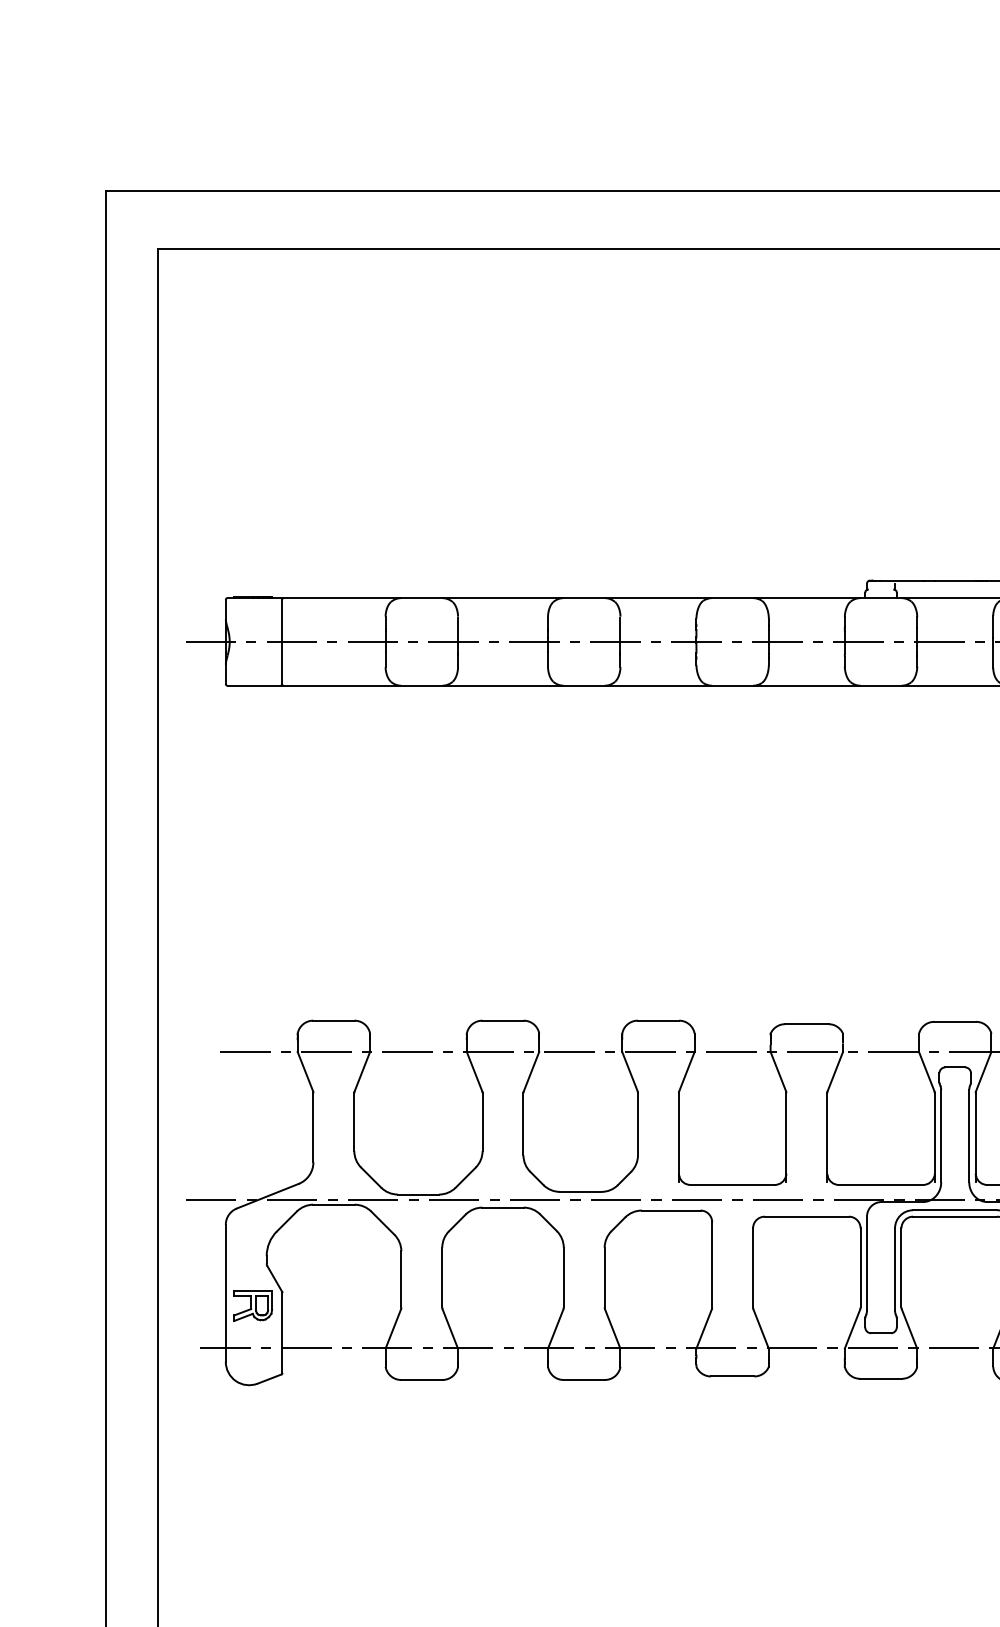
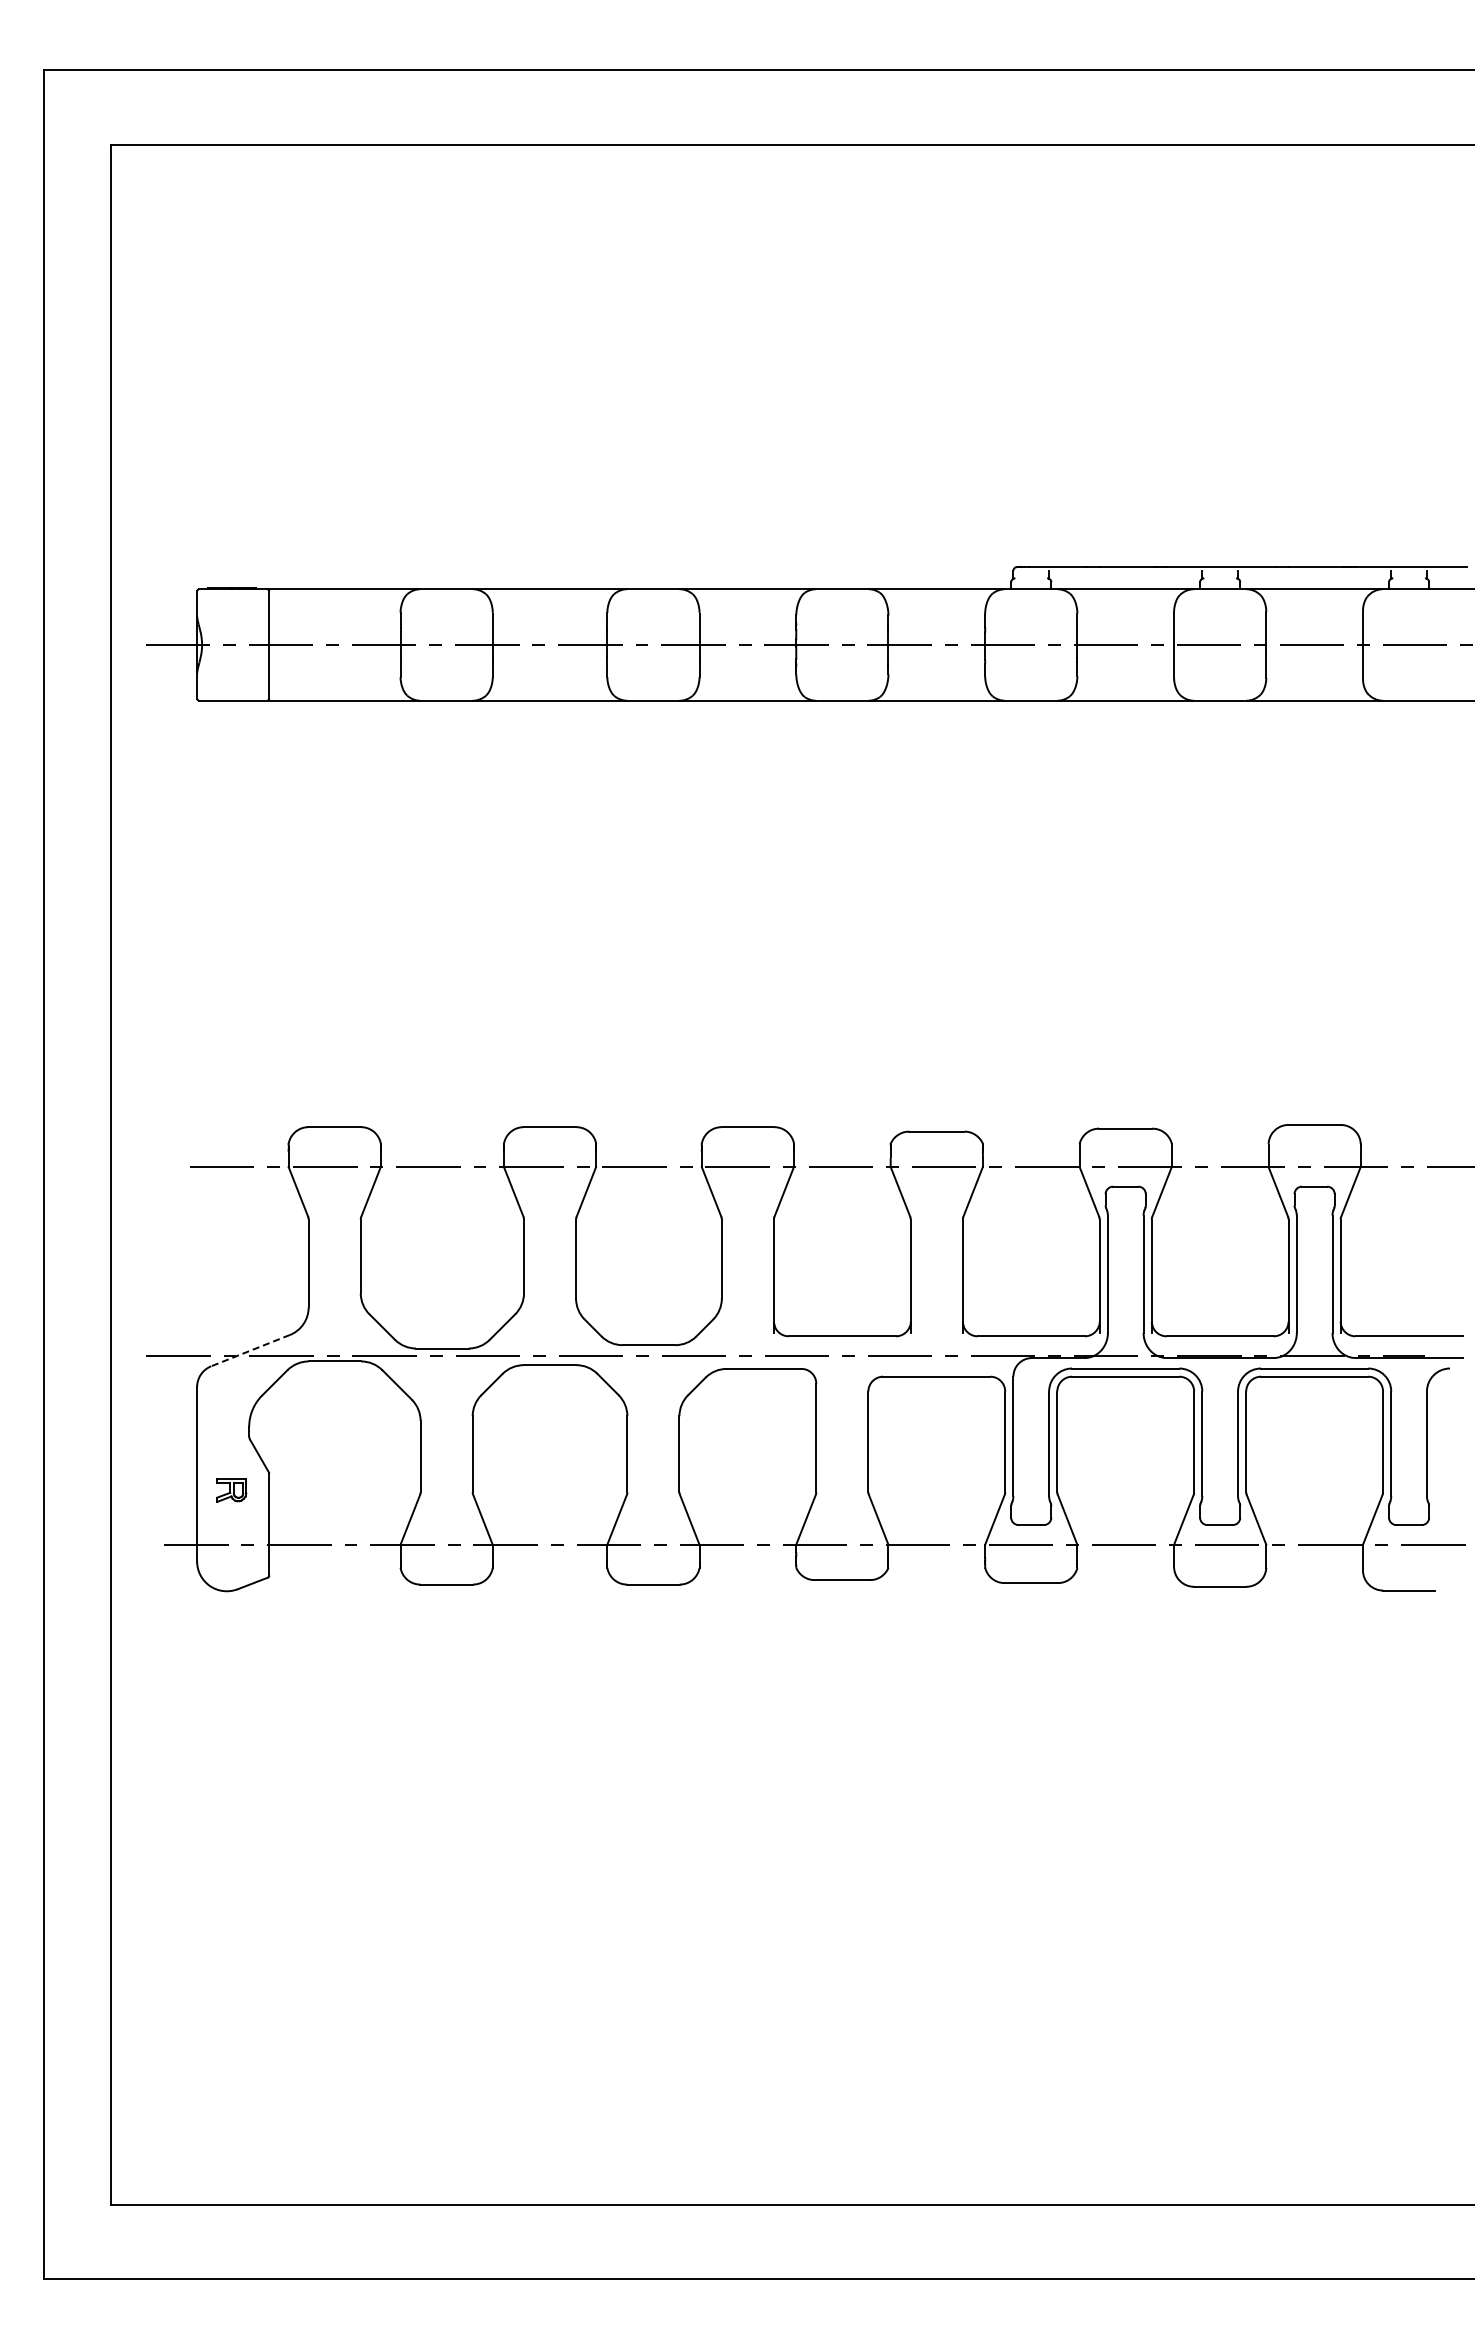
line: (267, 1196) -> (250, 1350), solid -> dashed
part: (252, 1306) -> (231, 1490), size x0.6

